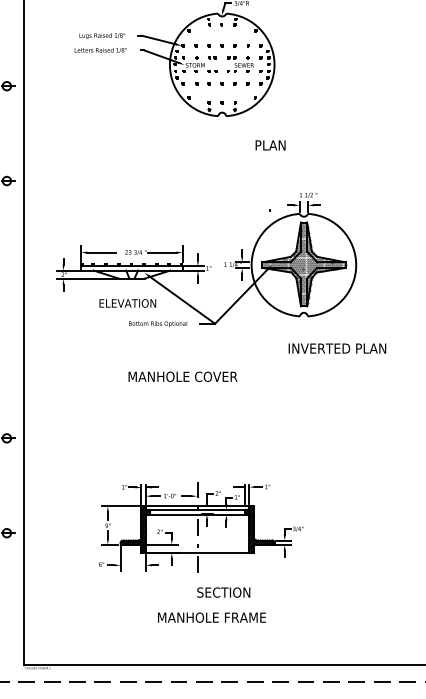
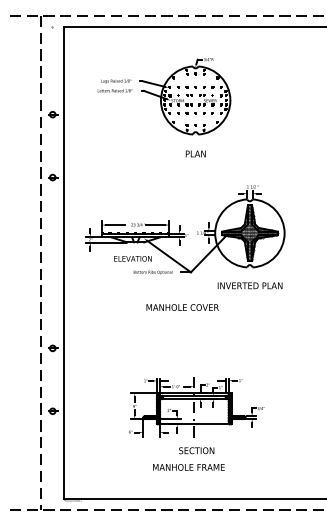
text: (270, 144) -> (195, 153), moved
text: (336, 348) -> (249, 285), moved
text: (182, 376) -> (182, 307), moved
part: (200, 527) -> (196, 407), moved

